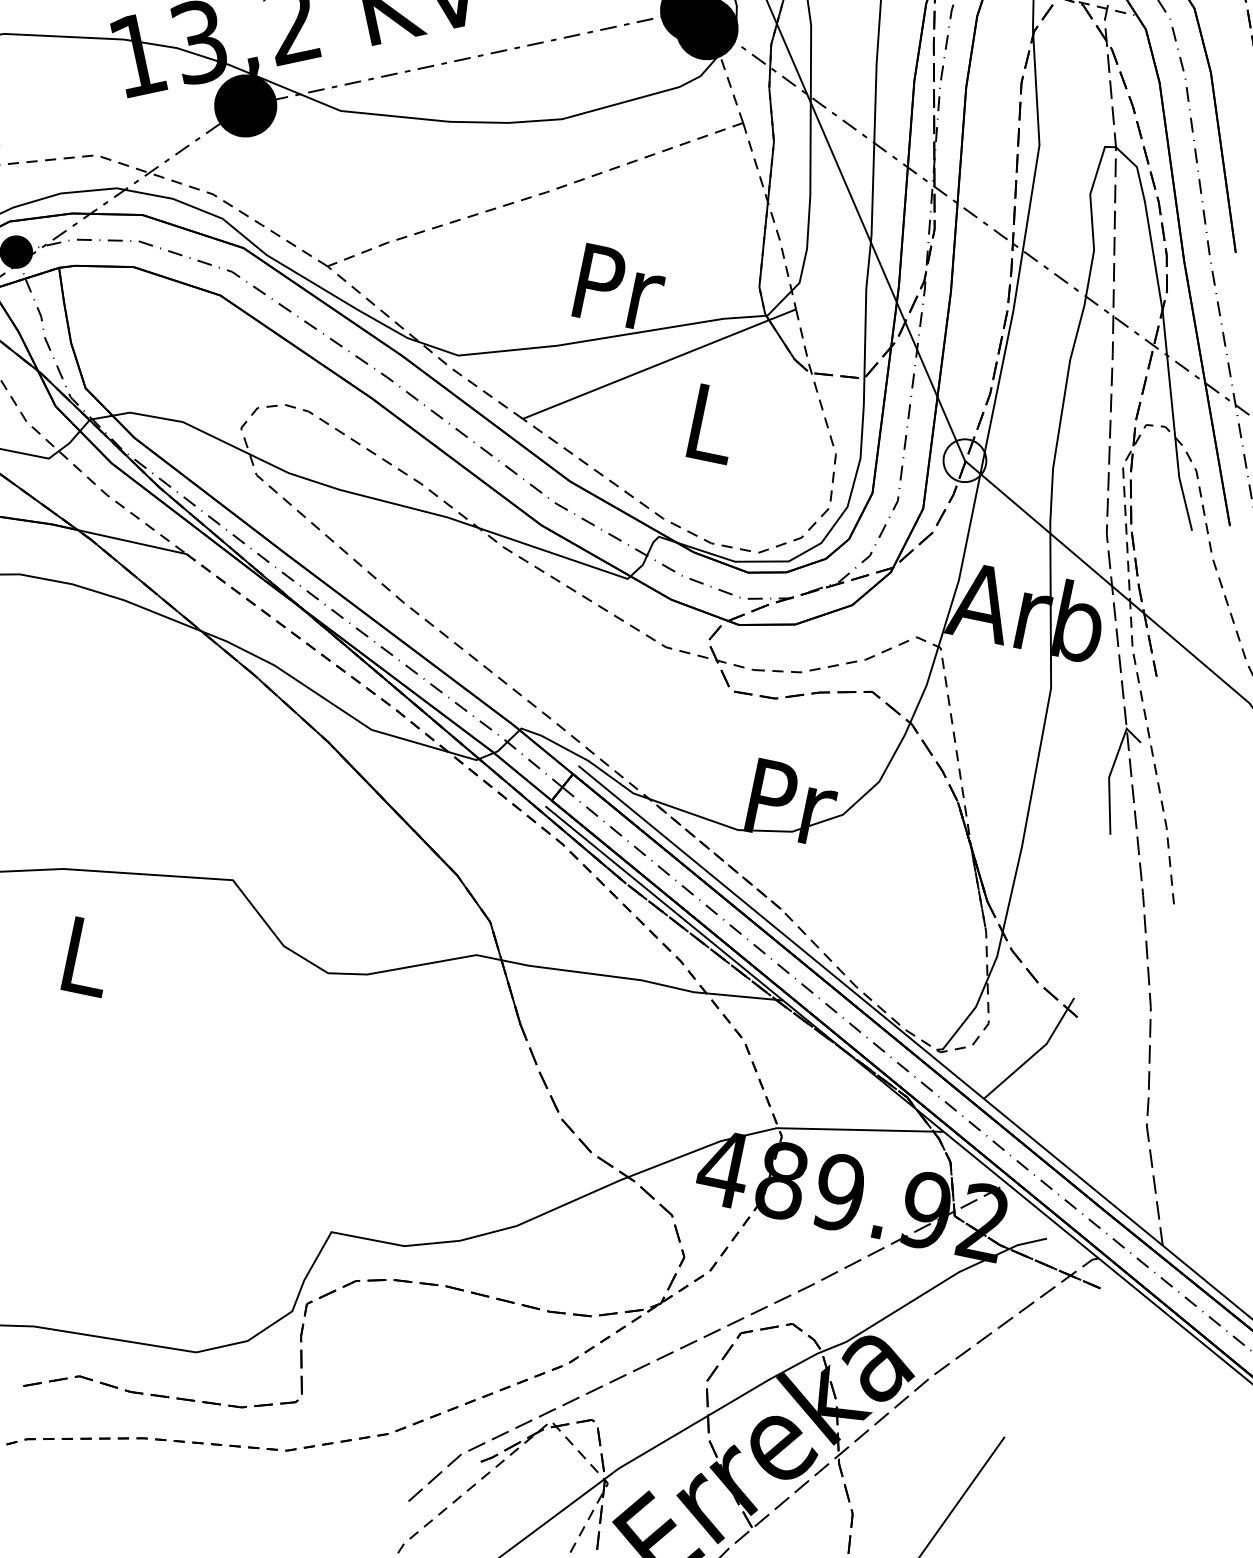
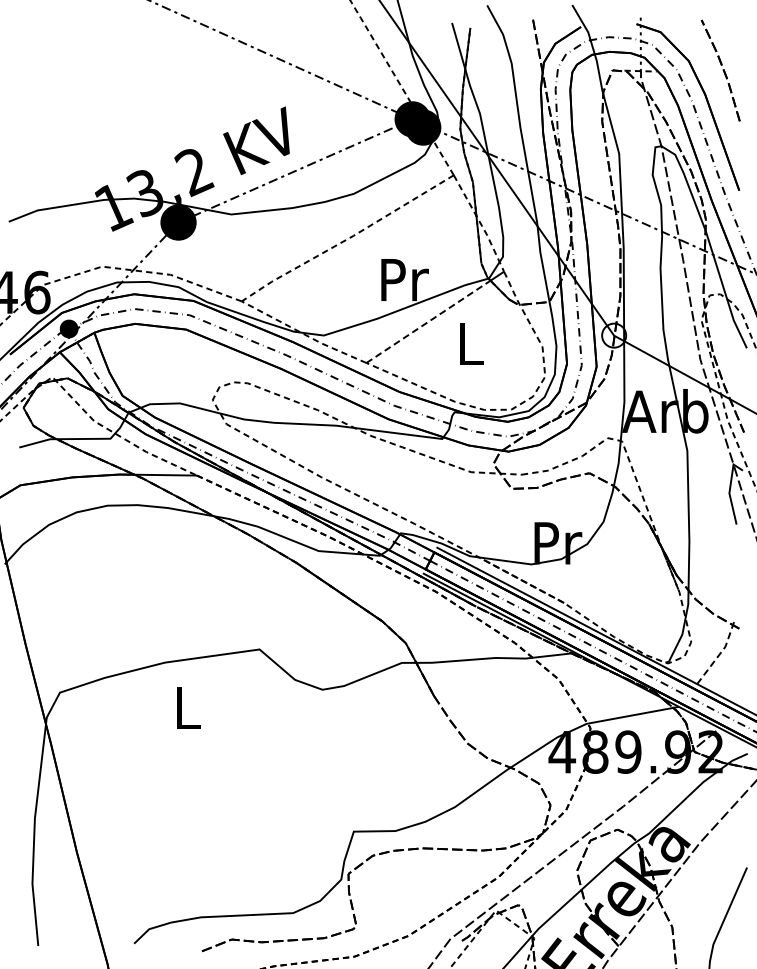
line: (646, 368) -> (428, 321), solid -> dashed
line: (1037, 1052) -> (721, 652), solid -> dashed

